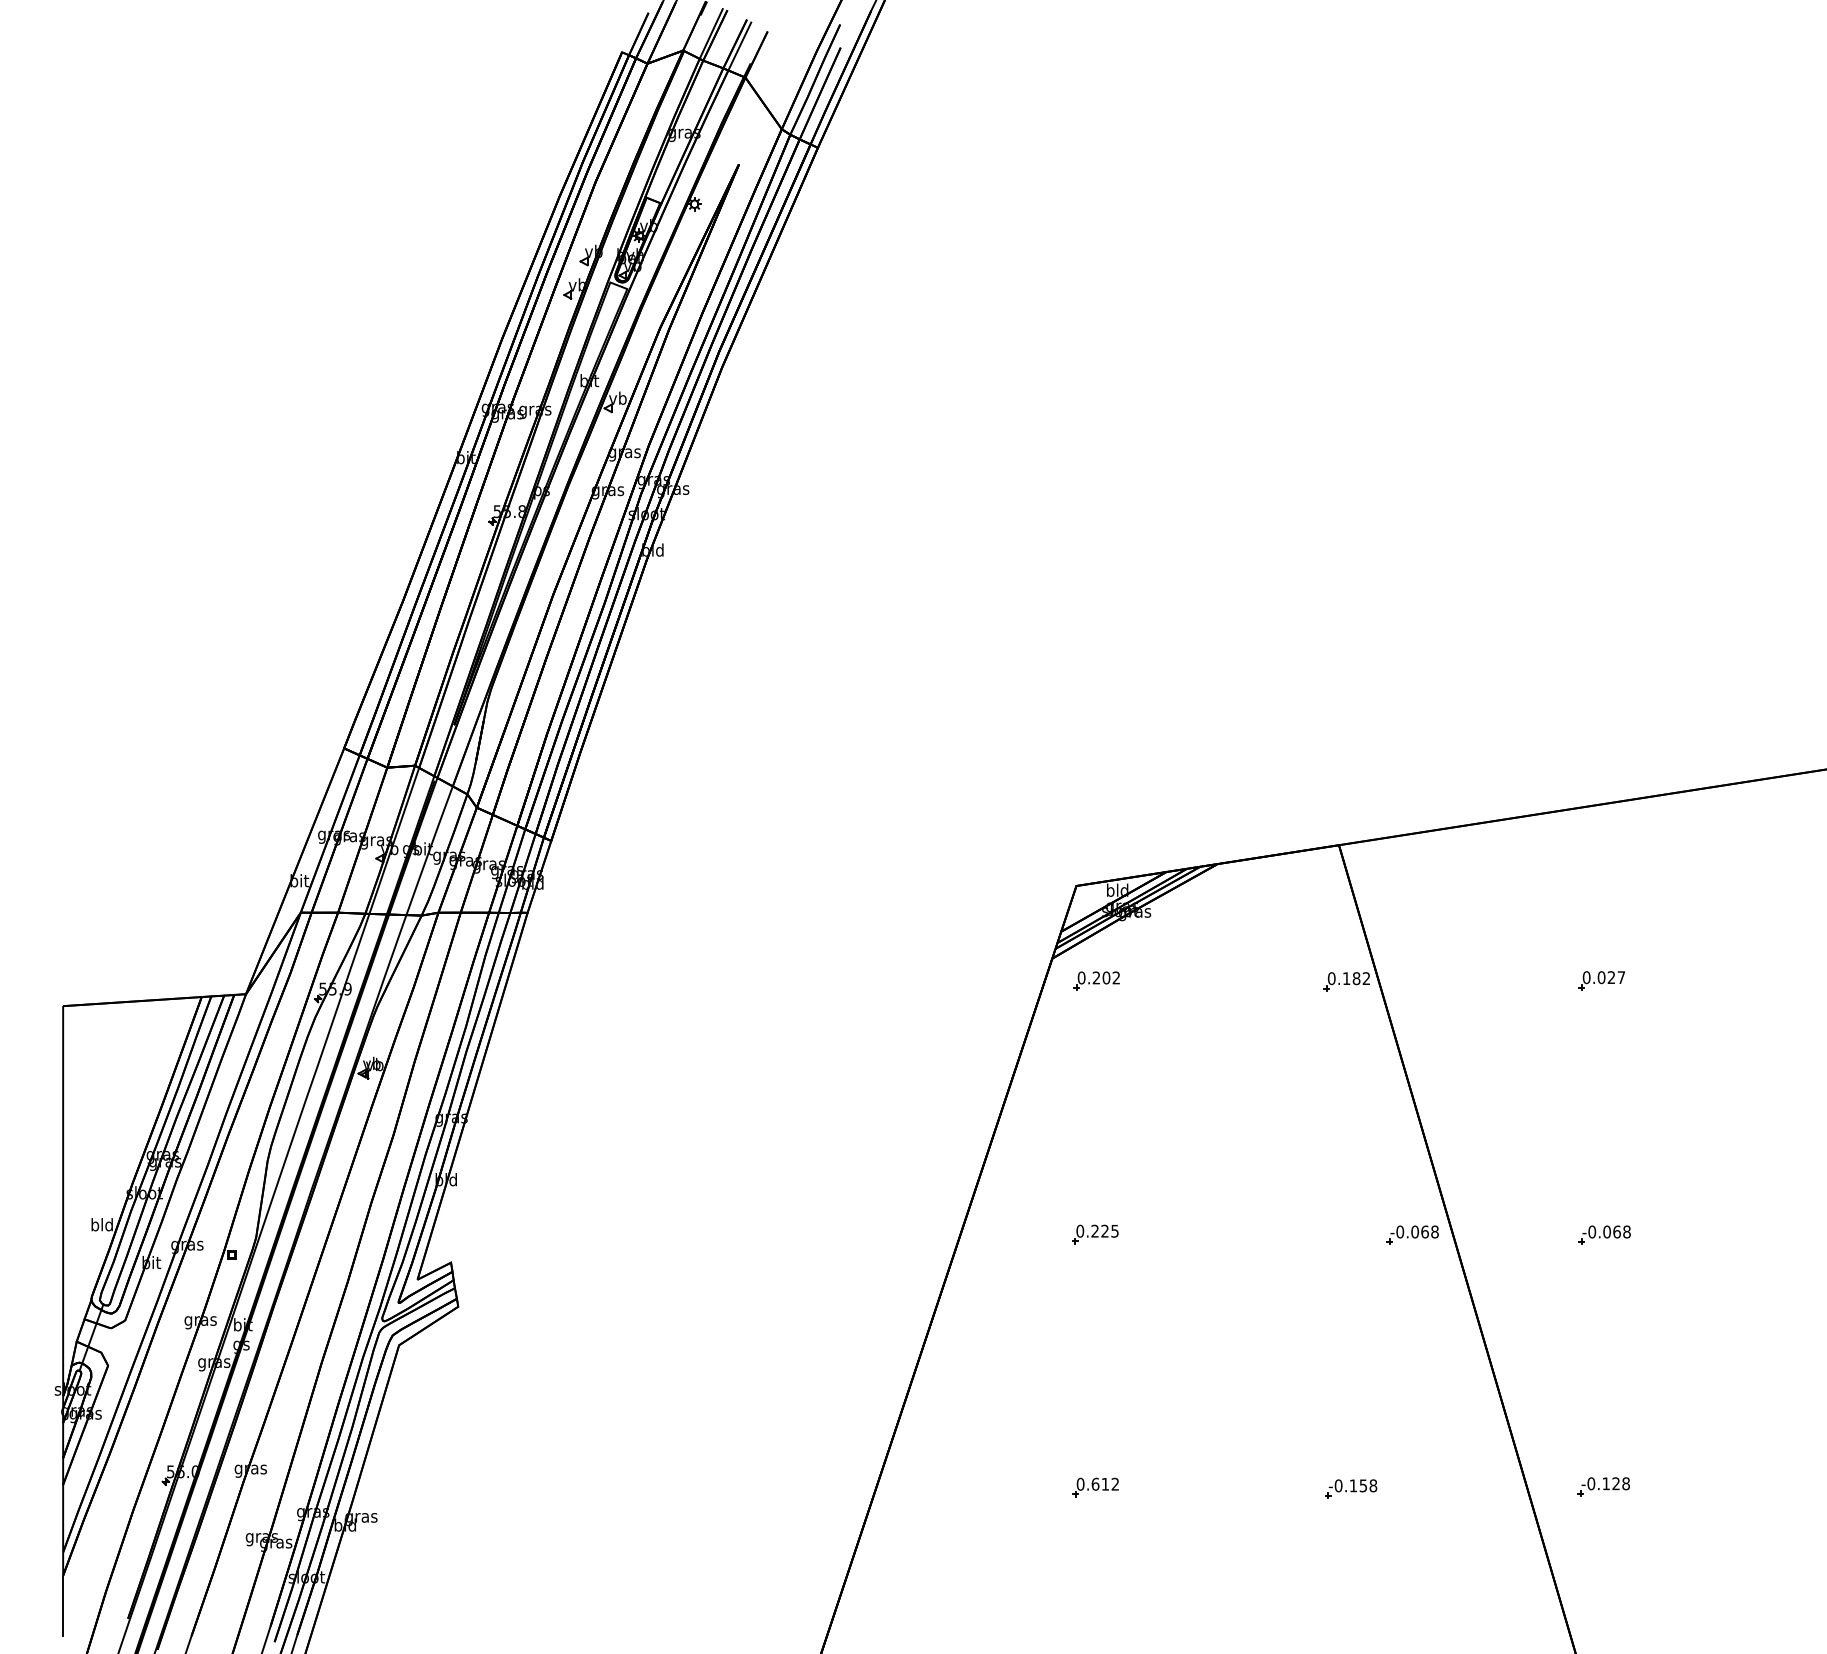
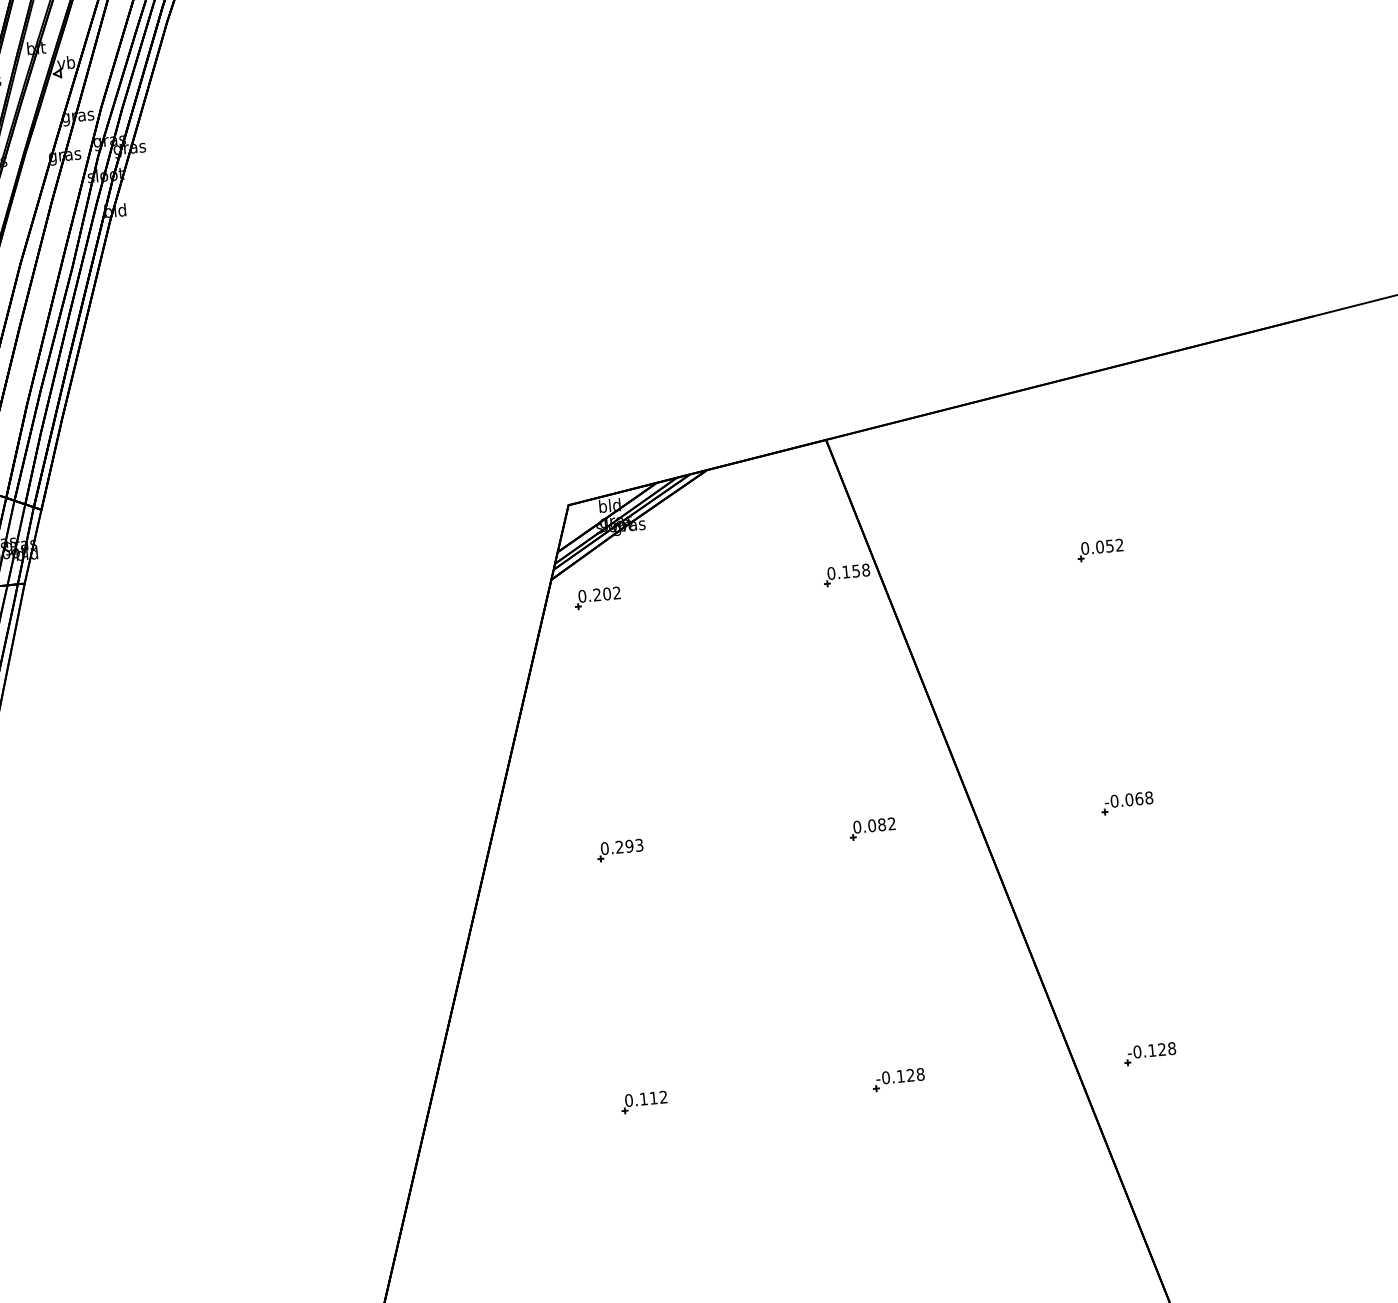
text: (1616, 977) -> (1114, 545), 0.027 -> 0.052
text: (1361, 978) -> (861, 570), 0.182 -> 0.158
text: (1109, 1230) -> (633, 845), 0.225 -> 0.293
part: (1412, 1234) -> (935, 820), removed
part: (1348, 1236) -> (872, 828), added
text: (1095, 1483) -> (643, 1098), 0.612 -> 0.112
text: (1362, 1485) -> (909, 1075), -0.158 -> -0.128

